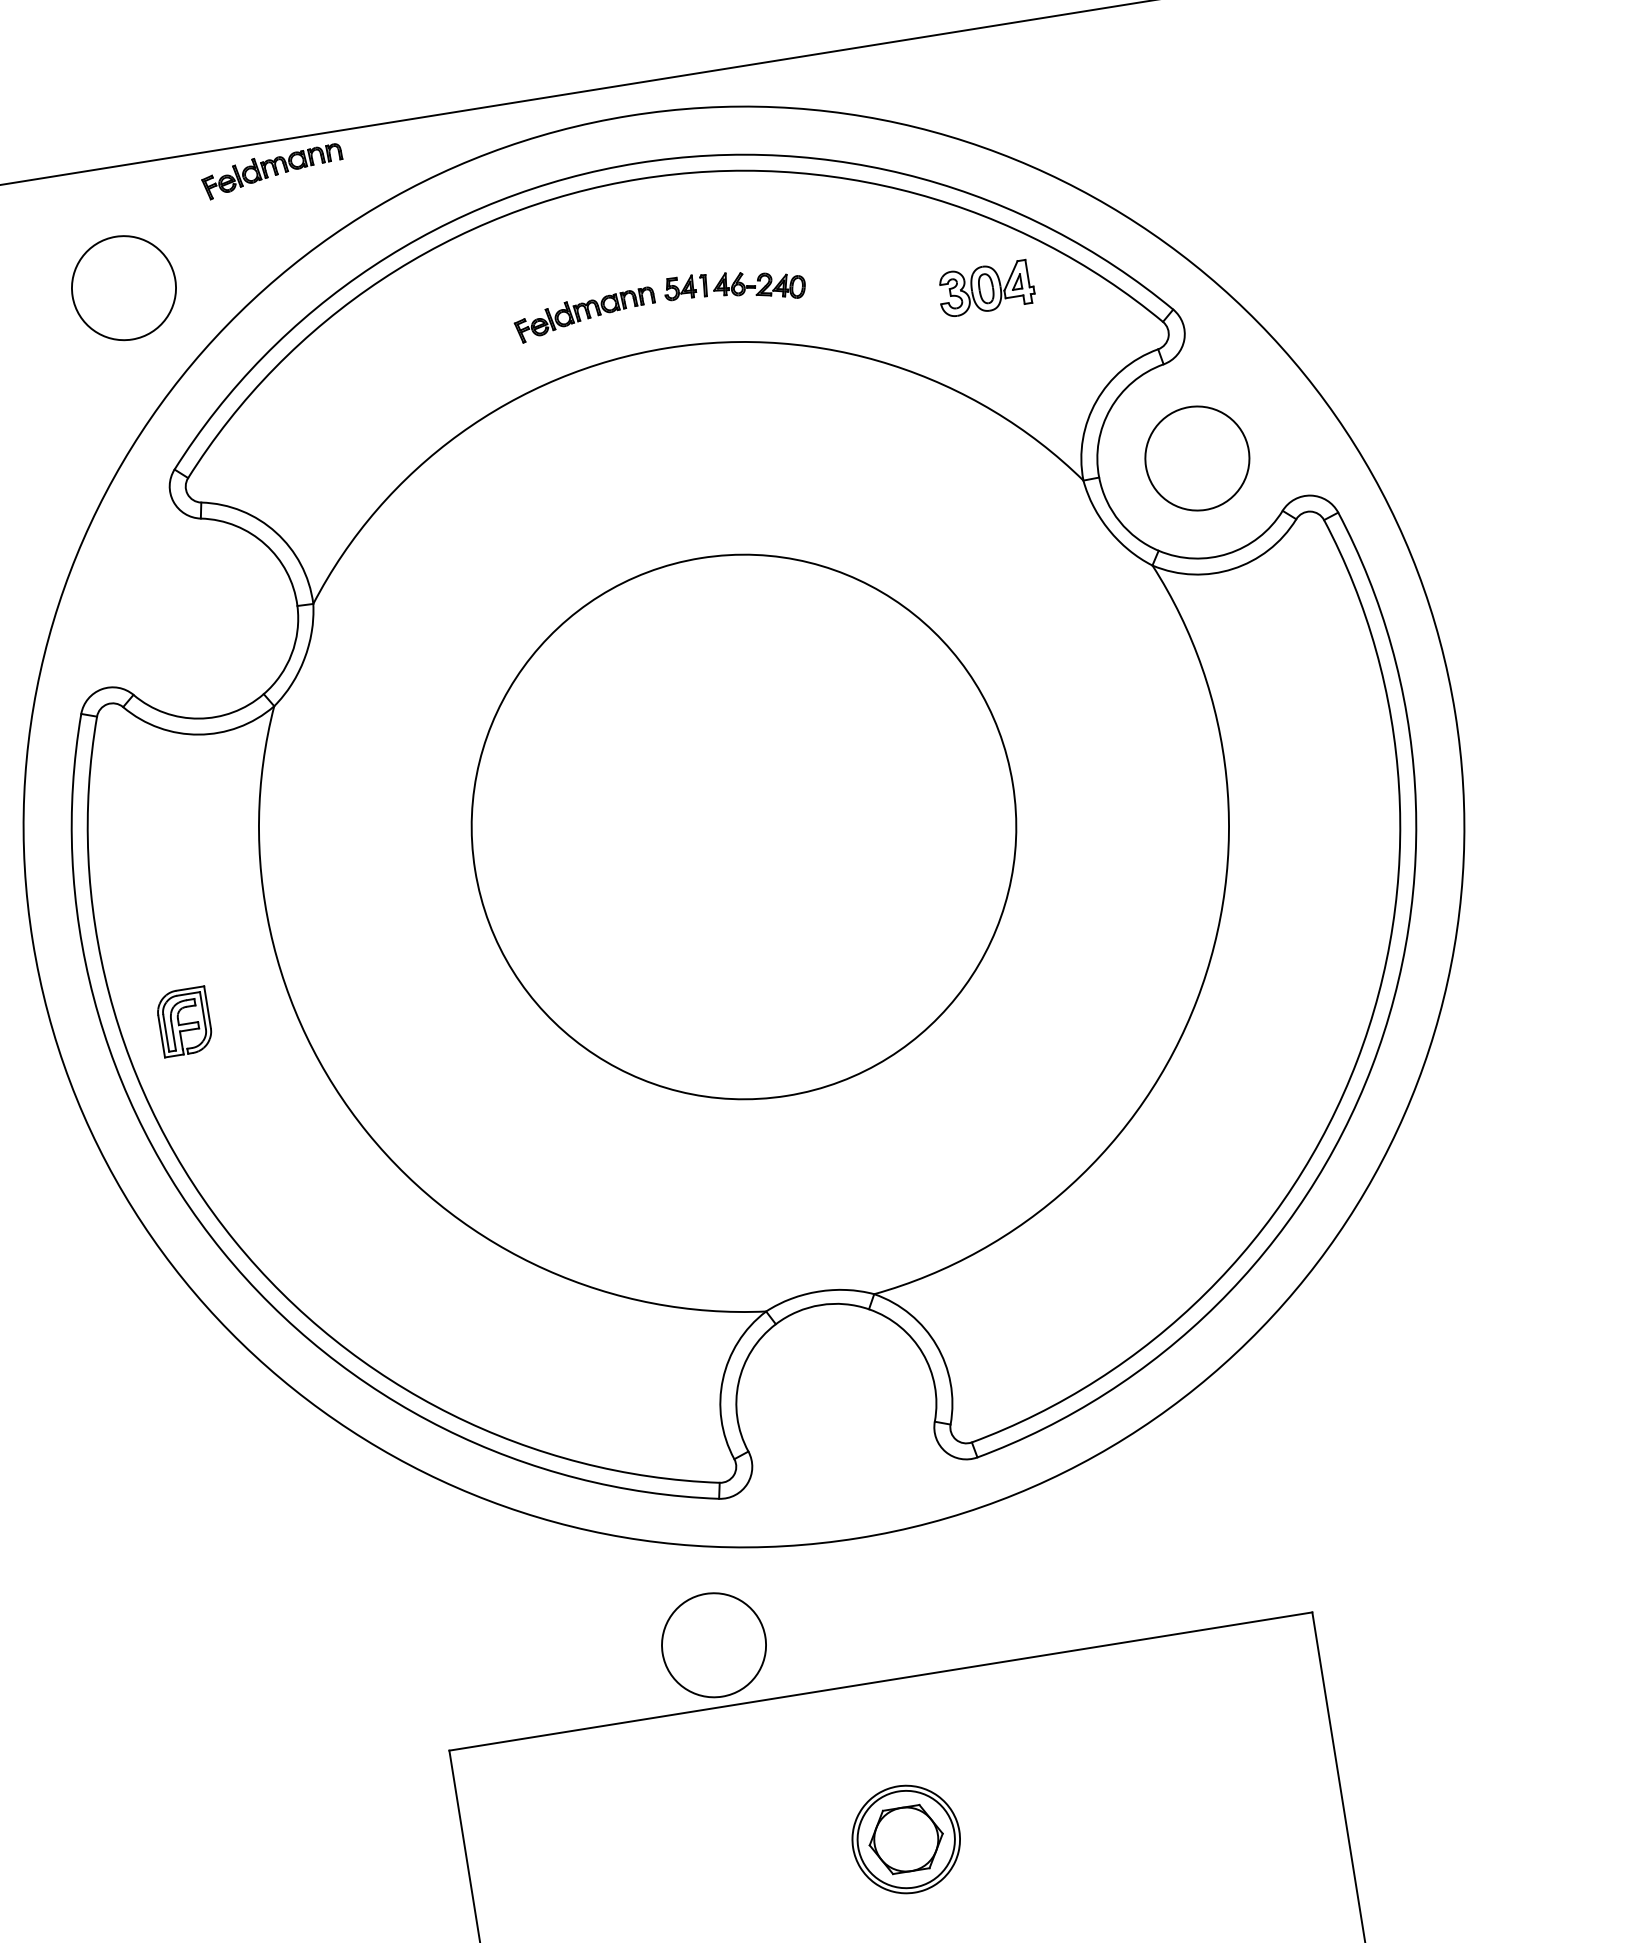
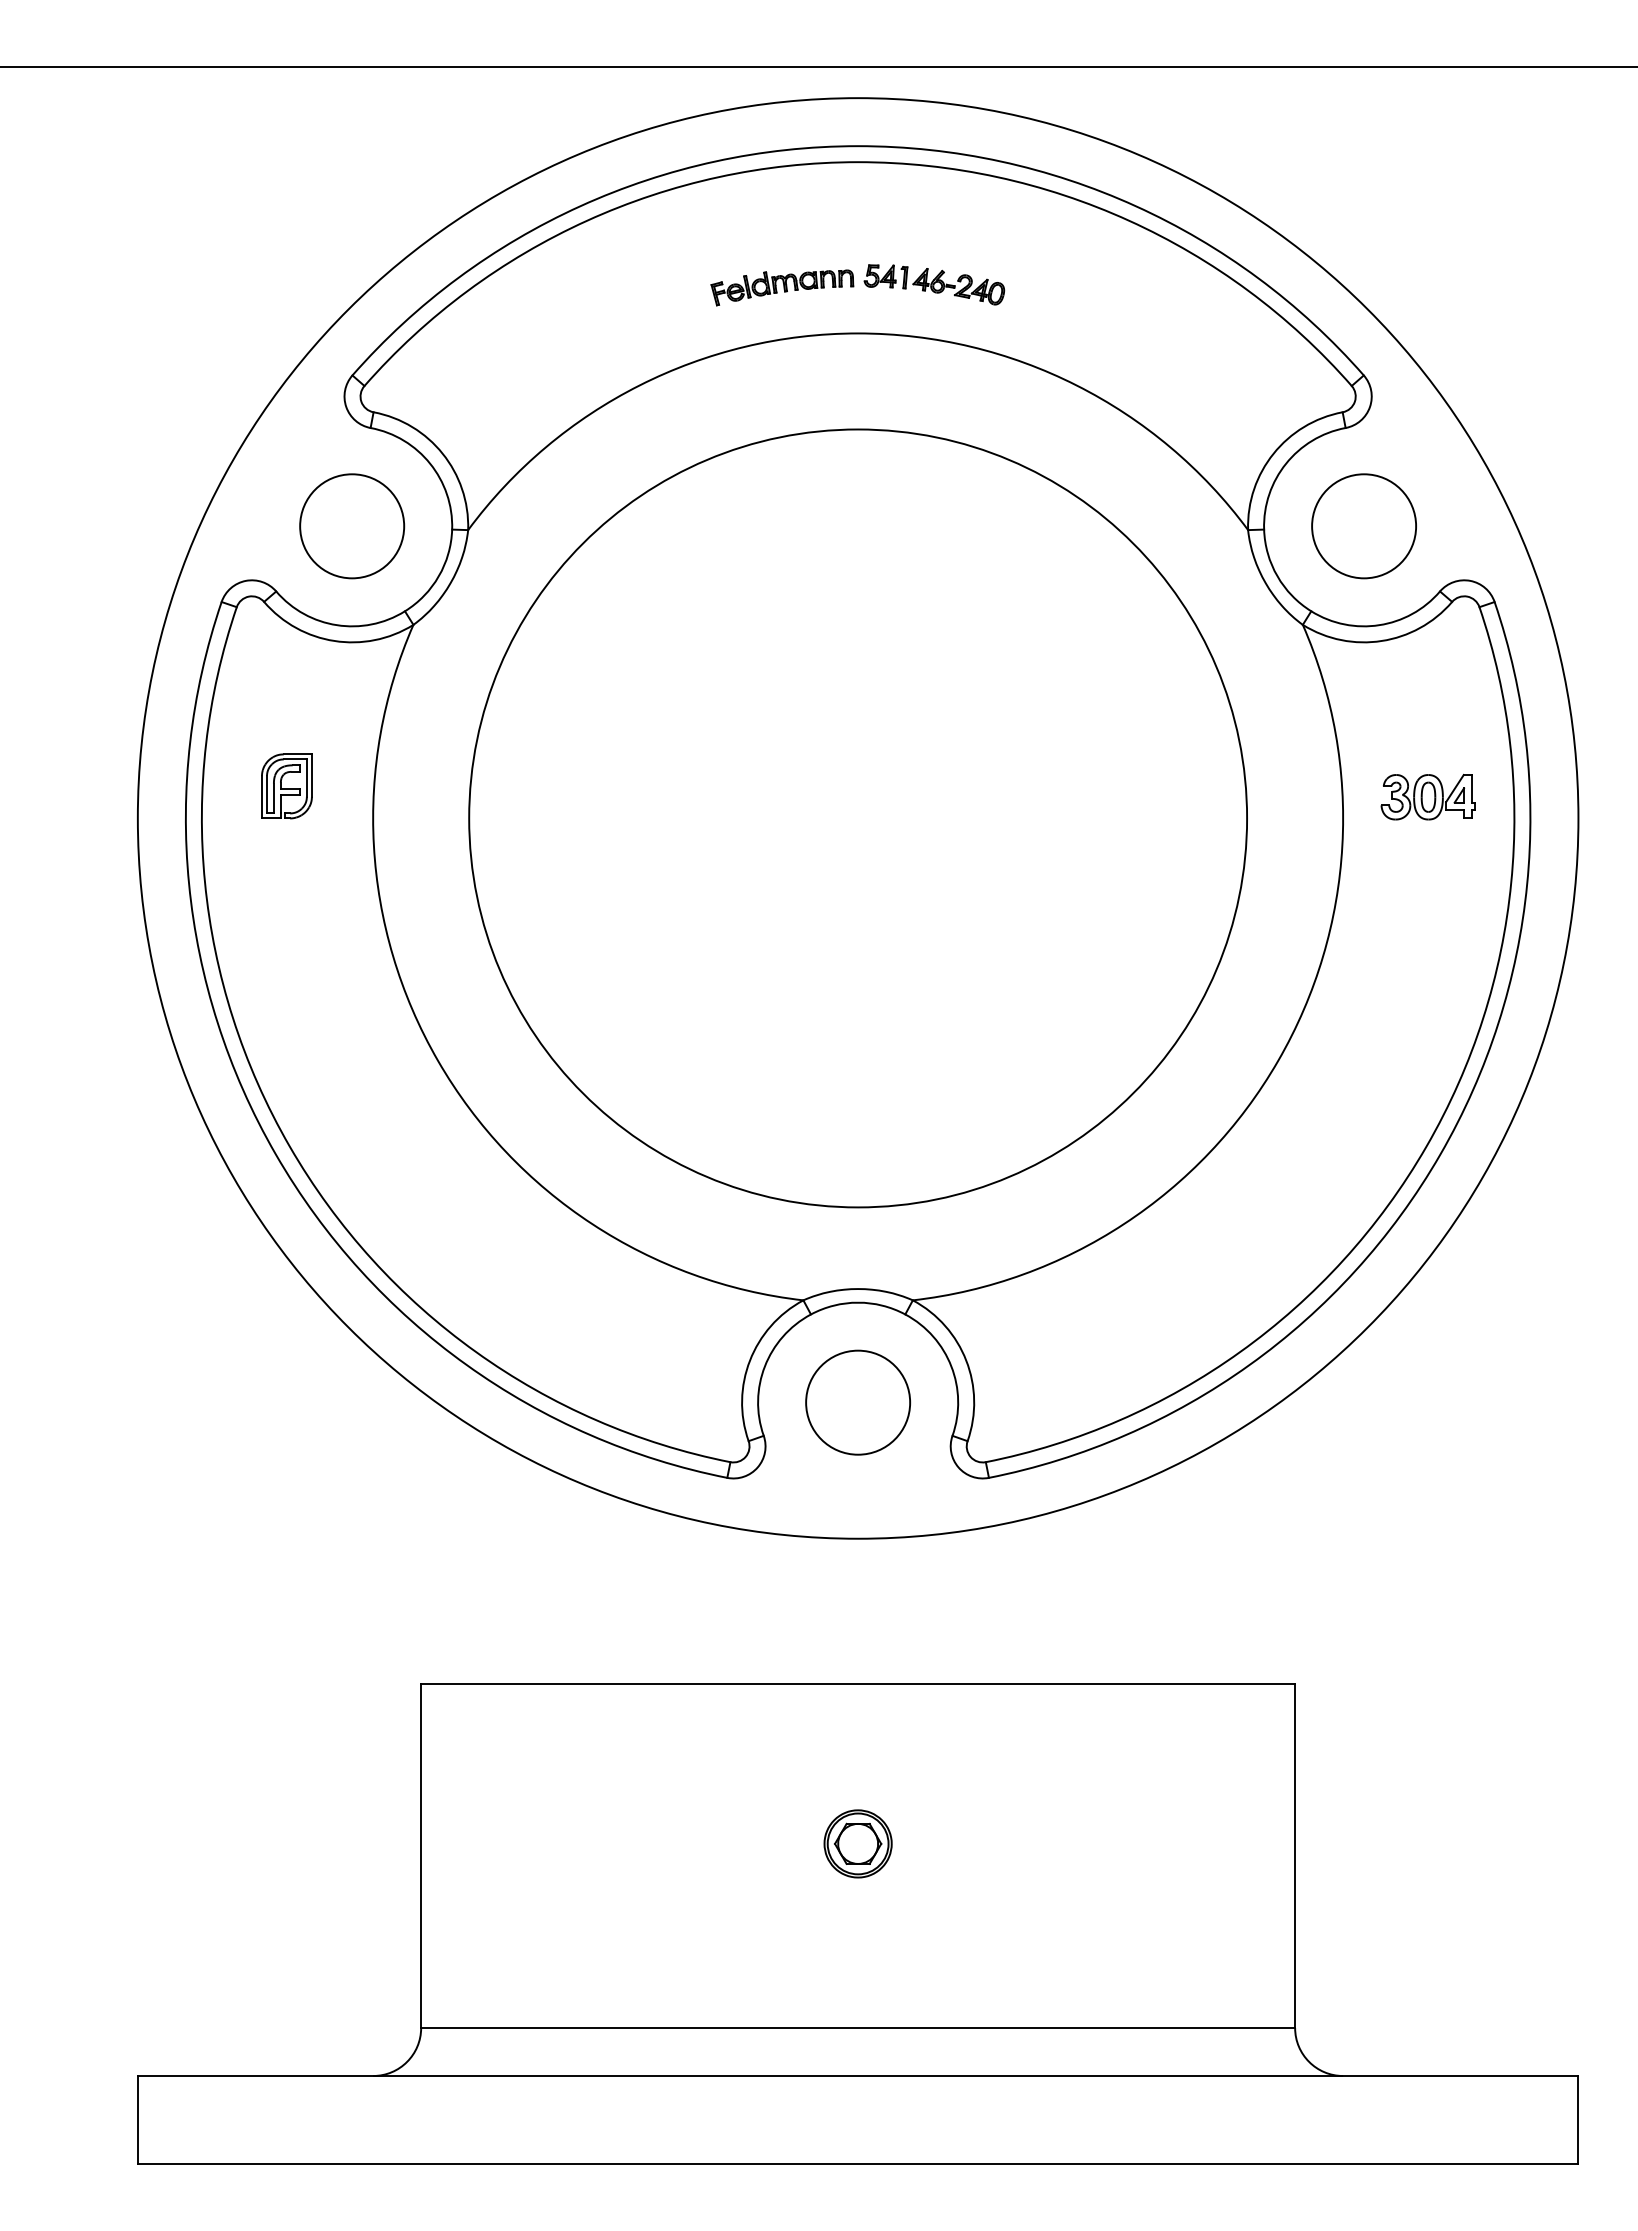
part: (272, 171) -> (496, 96), removed
circle: (124, 288) -> (352, 526), moved
part: (985, 289) -> (1427, 797), moved
circle: (744, 826) -> (858, 818), size x1.43
part: (184, 1022) -> (286, 786), moved
circle: (714, 1645) -> (858, 1402), moved
part: (905, 1839) -> (857, 1843), size x0.62

